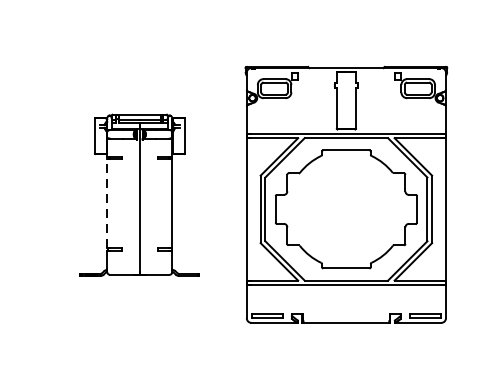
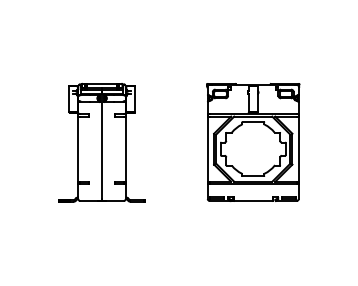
part: (346, 194) -> (253, 142), size x0.62
line: (107, 204) -> (78, 149), dashed -> solid

